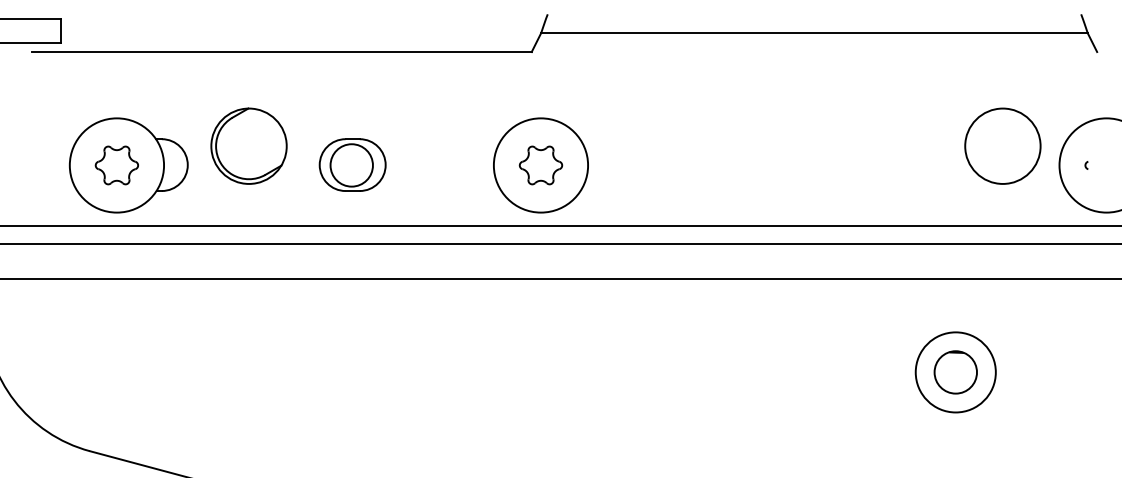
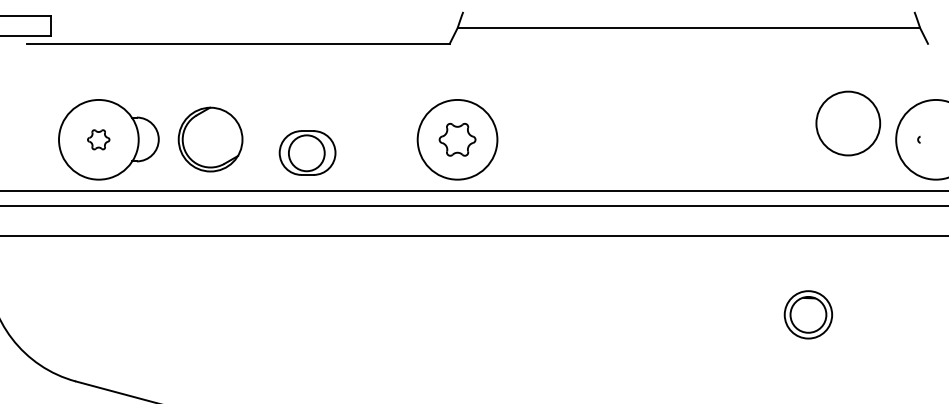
part: (248, 145) -> (210, 138), moved
part: (352, 164) -> (307, 152), moved
part: (116, 165) -> (98, 139), size x0.6
circle: (955, 372) -> (808, 314), size x0.7

